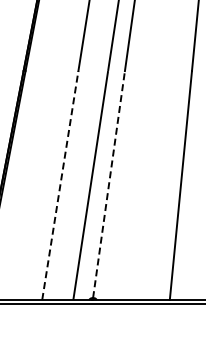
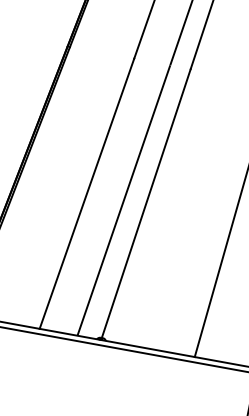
line: (109, 184) -> (146, 203), dashed -> solid
line: (60, 185) -> (87, 193), dashed -> solid

